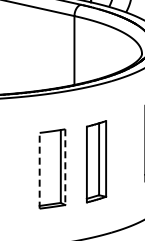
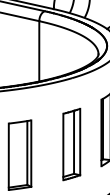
part: (96, 161) -> (71, 144), moved
line: (65, 167) -> (31, 153), dashed -> solid
line: (39, 170) -> (8, 156), dashed -> solid

